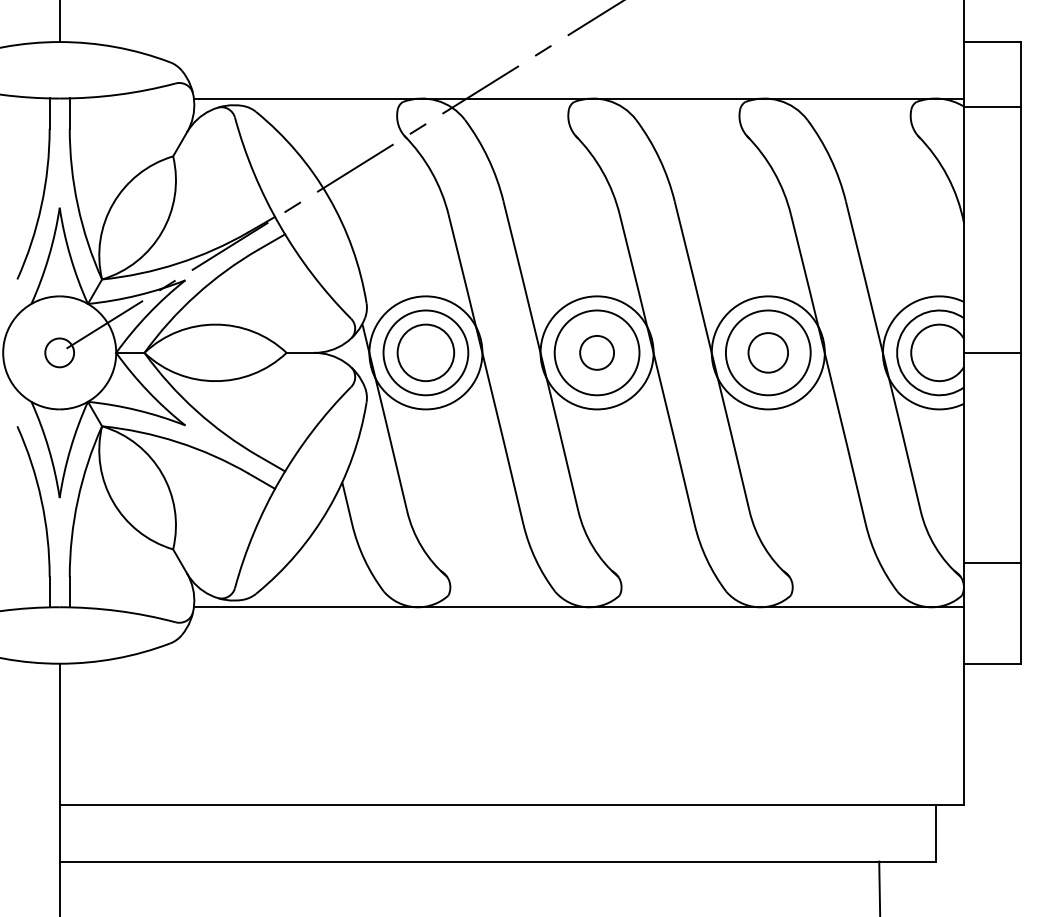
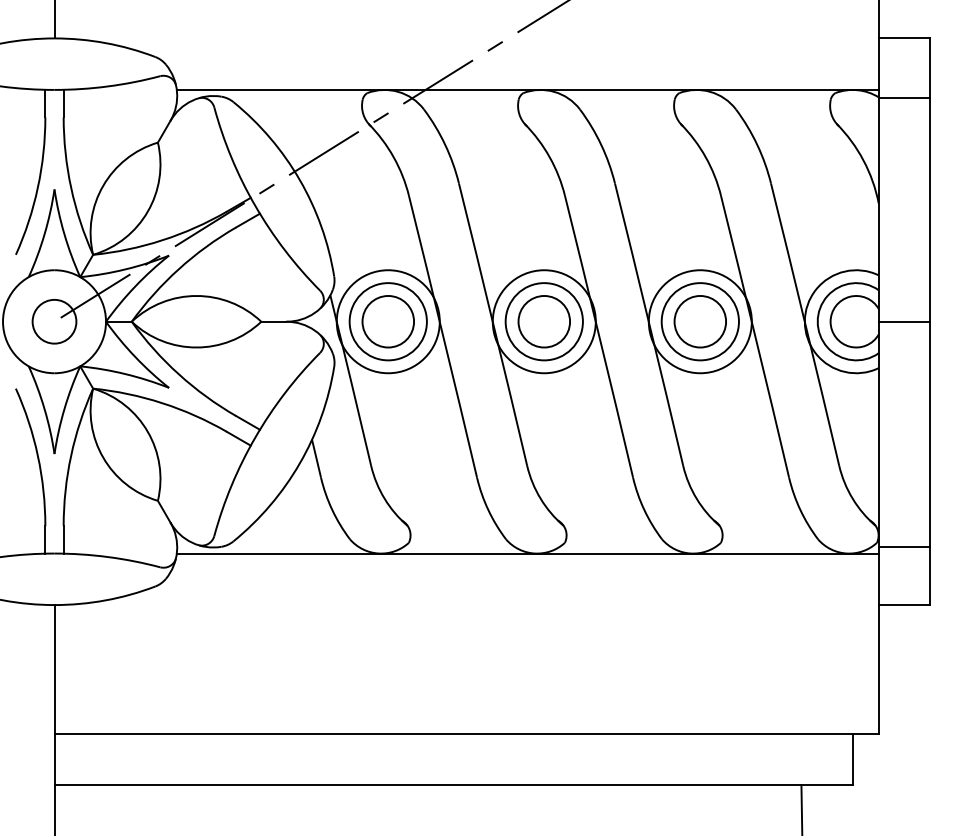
circle: (59, 352) -> (54, 321), size x1.67
circle: (597, 352) -> (544, 321), size x1.67
circle: (768, 352) -> (700, 321), size x1.43
line: (992, 563) -> (904, 547), moved

